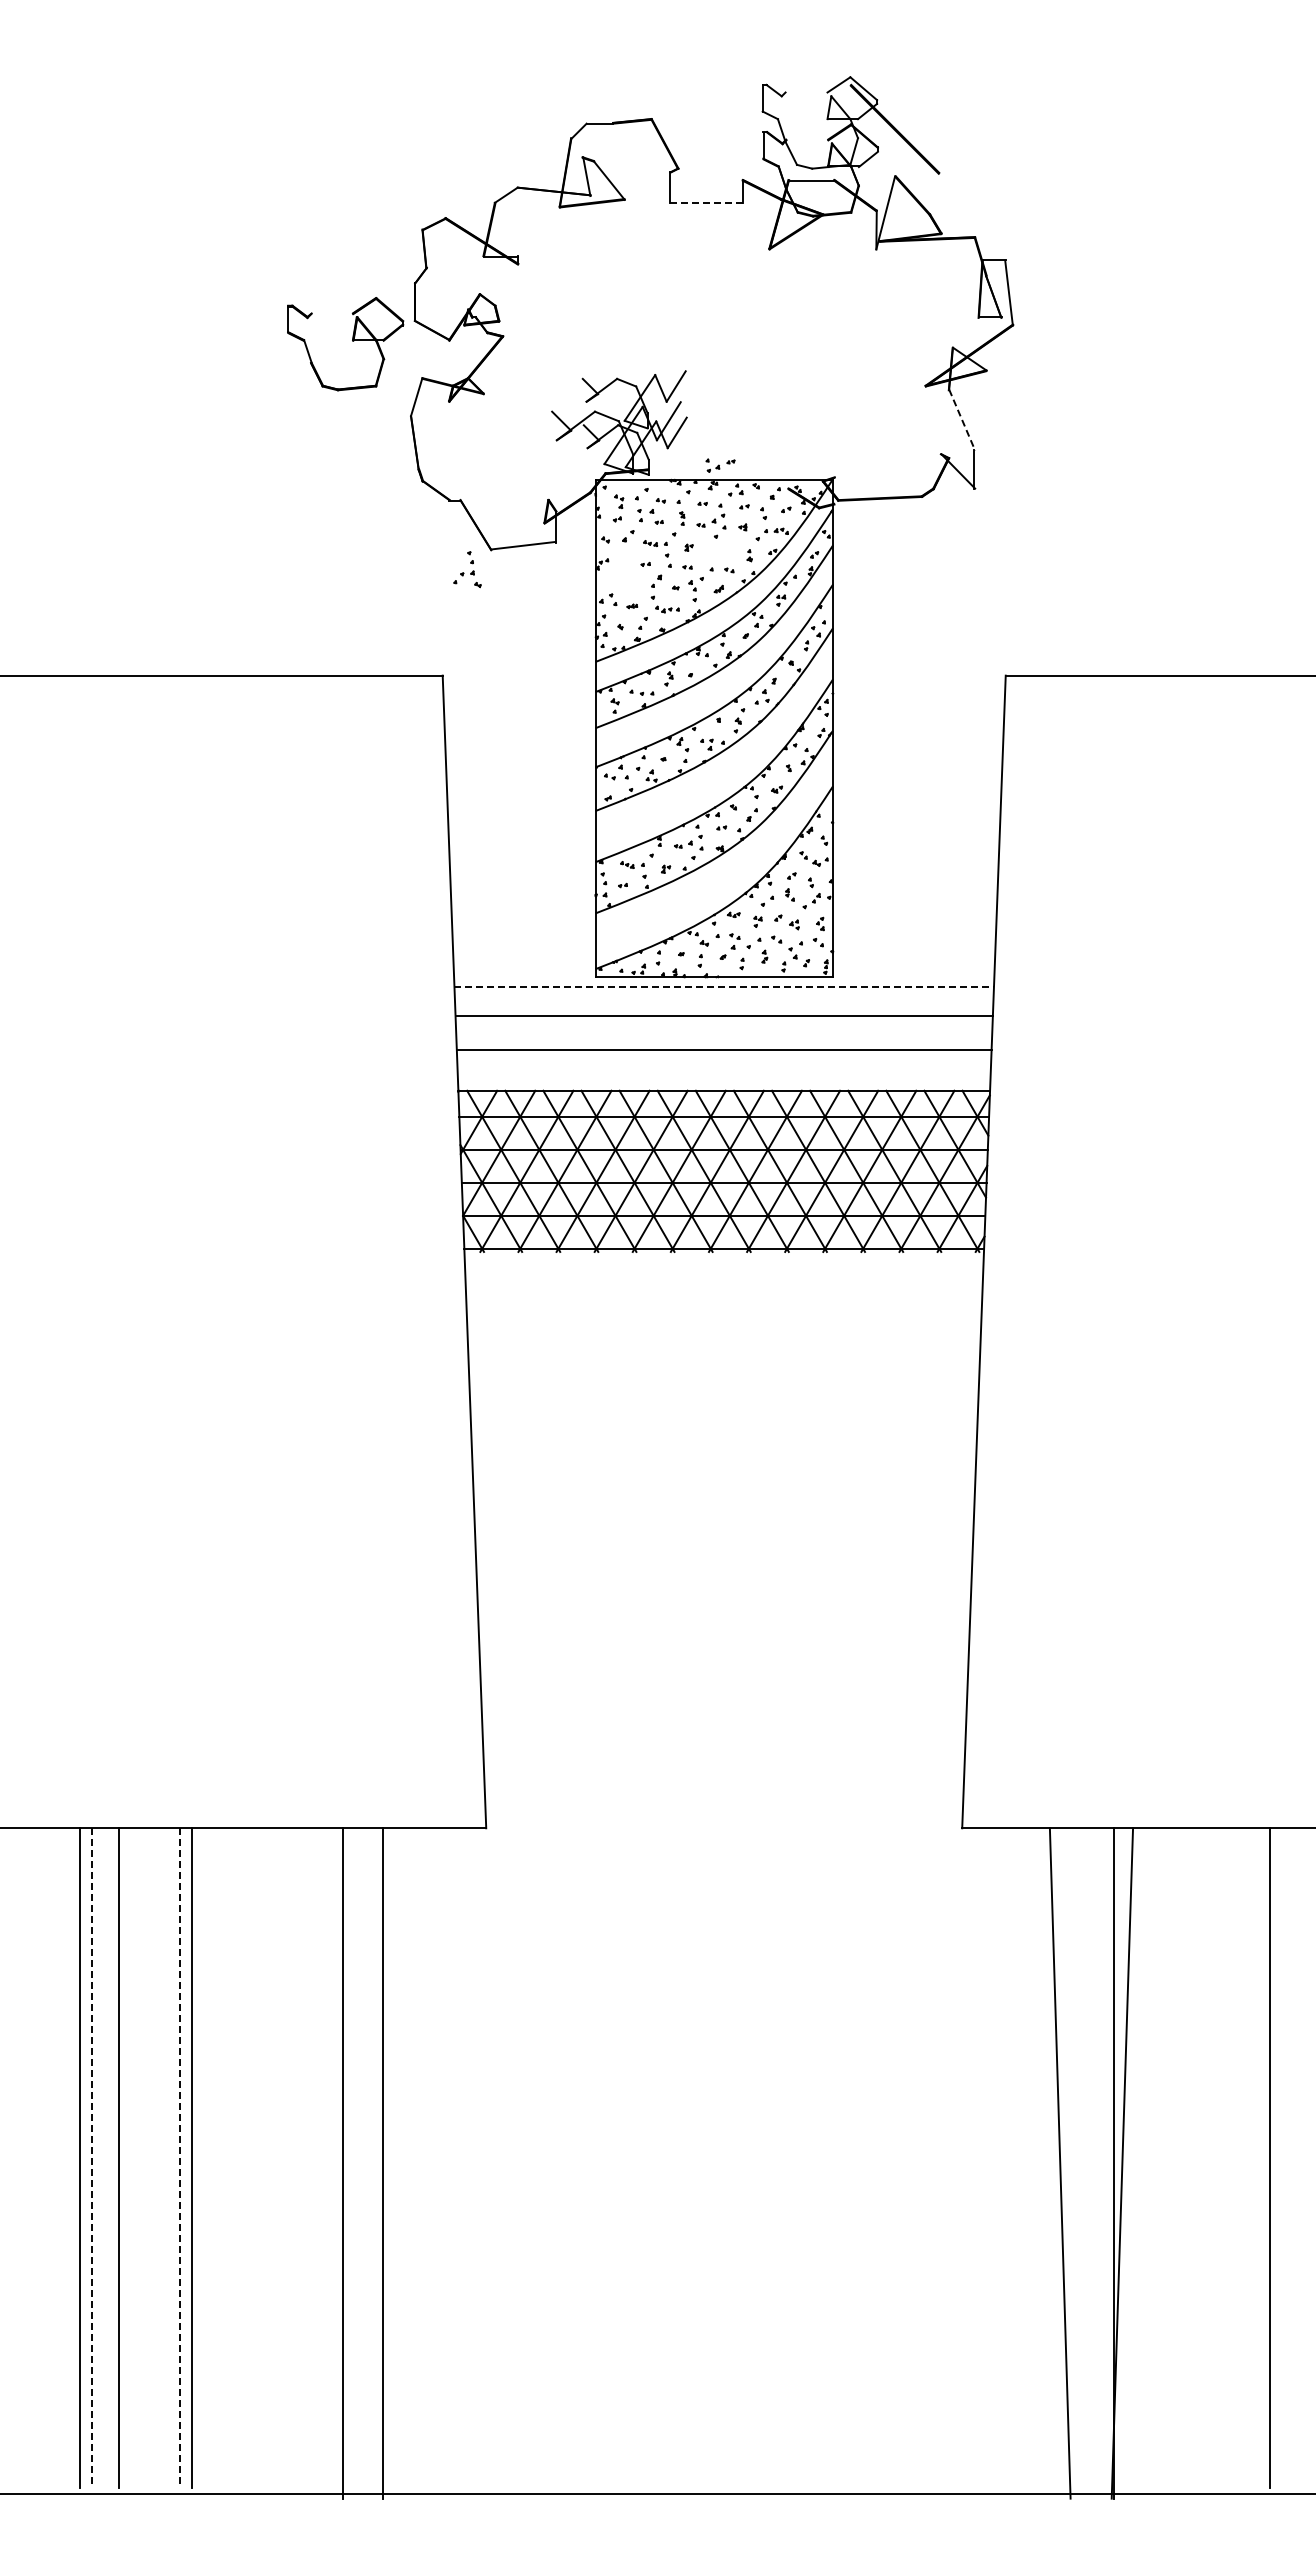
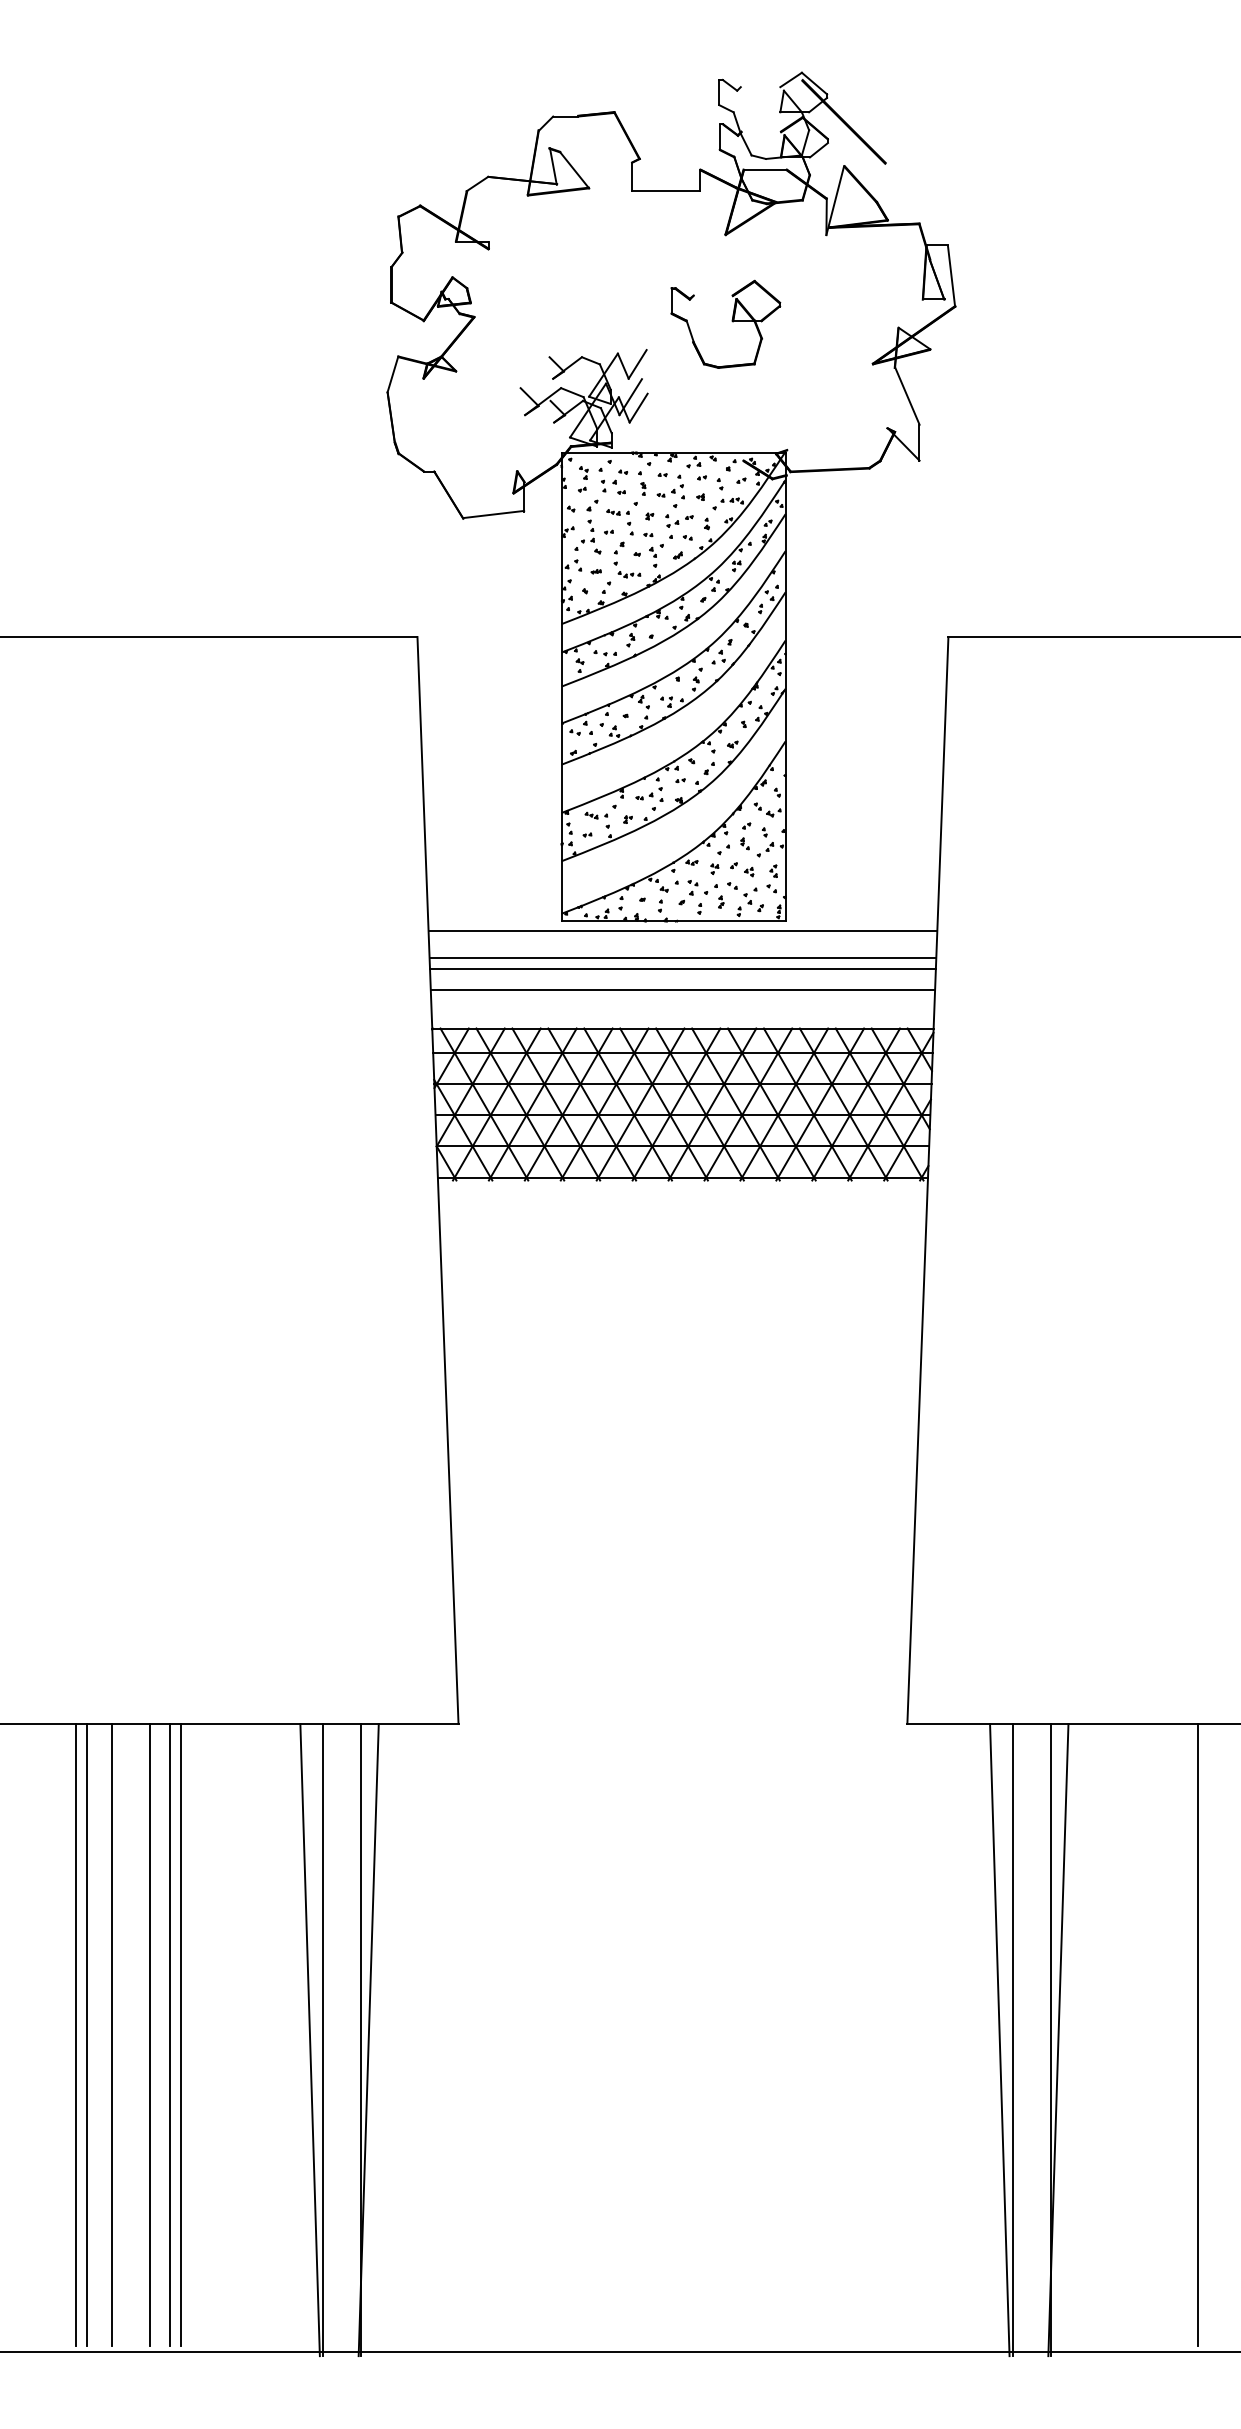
line: (706, 202) -> (666, 190), dashed -> solid
part: (352, 341) -> (732, 321), moved
line: (962, 420) -> (907, 396), dashed -> solid
part: (720, 465) -> (679, 520), moved
part: (467, 569) -> (587, 536), moved
line: (724, 986) -> (683, 930), dashed -> solid
line: (724, 1027) -> (683, 968), added
line: (158, 2157) -> (149, 2034), added
line: (92, 2158) -> (87, 2035), dashed -> solid
line: (180, 2158) -> (170, 2035), dashed -> solid
line: (328, 2163) -> (309, 2040), added
line: (390, 2163) -> (368, 2040), added
line: (1073, 2163) -> (1012, 2040), added

